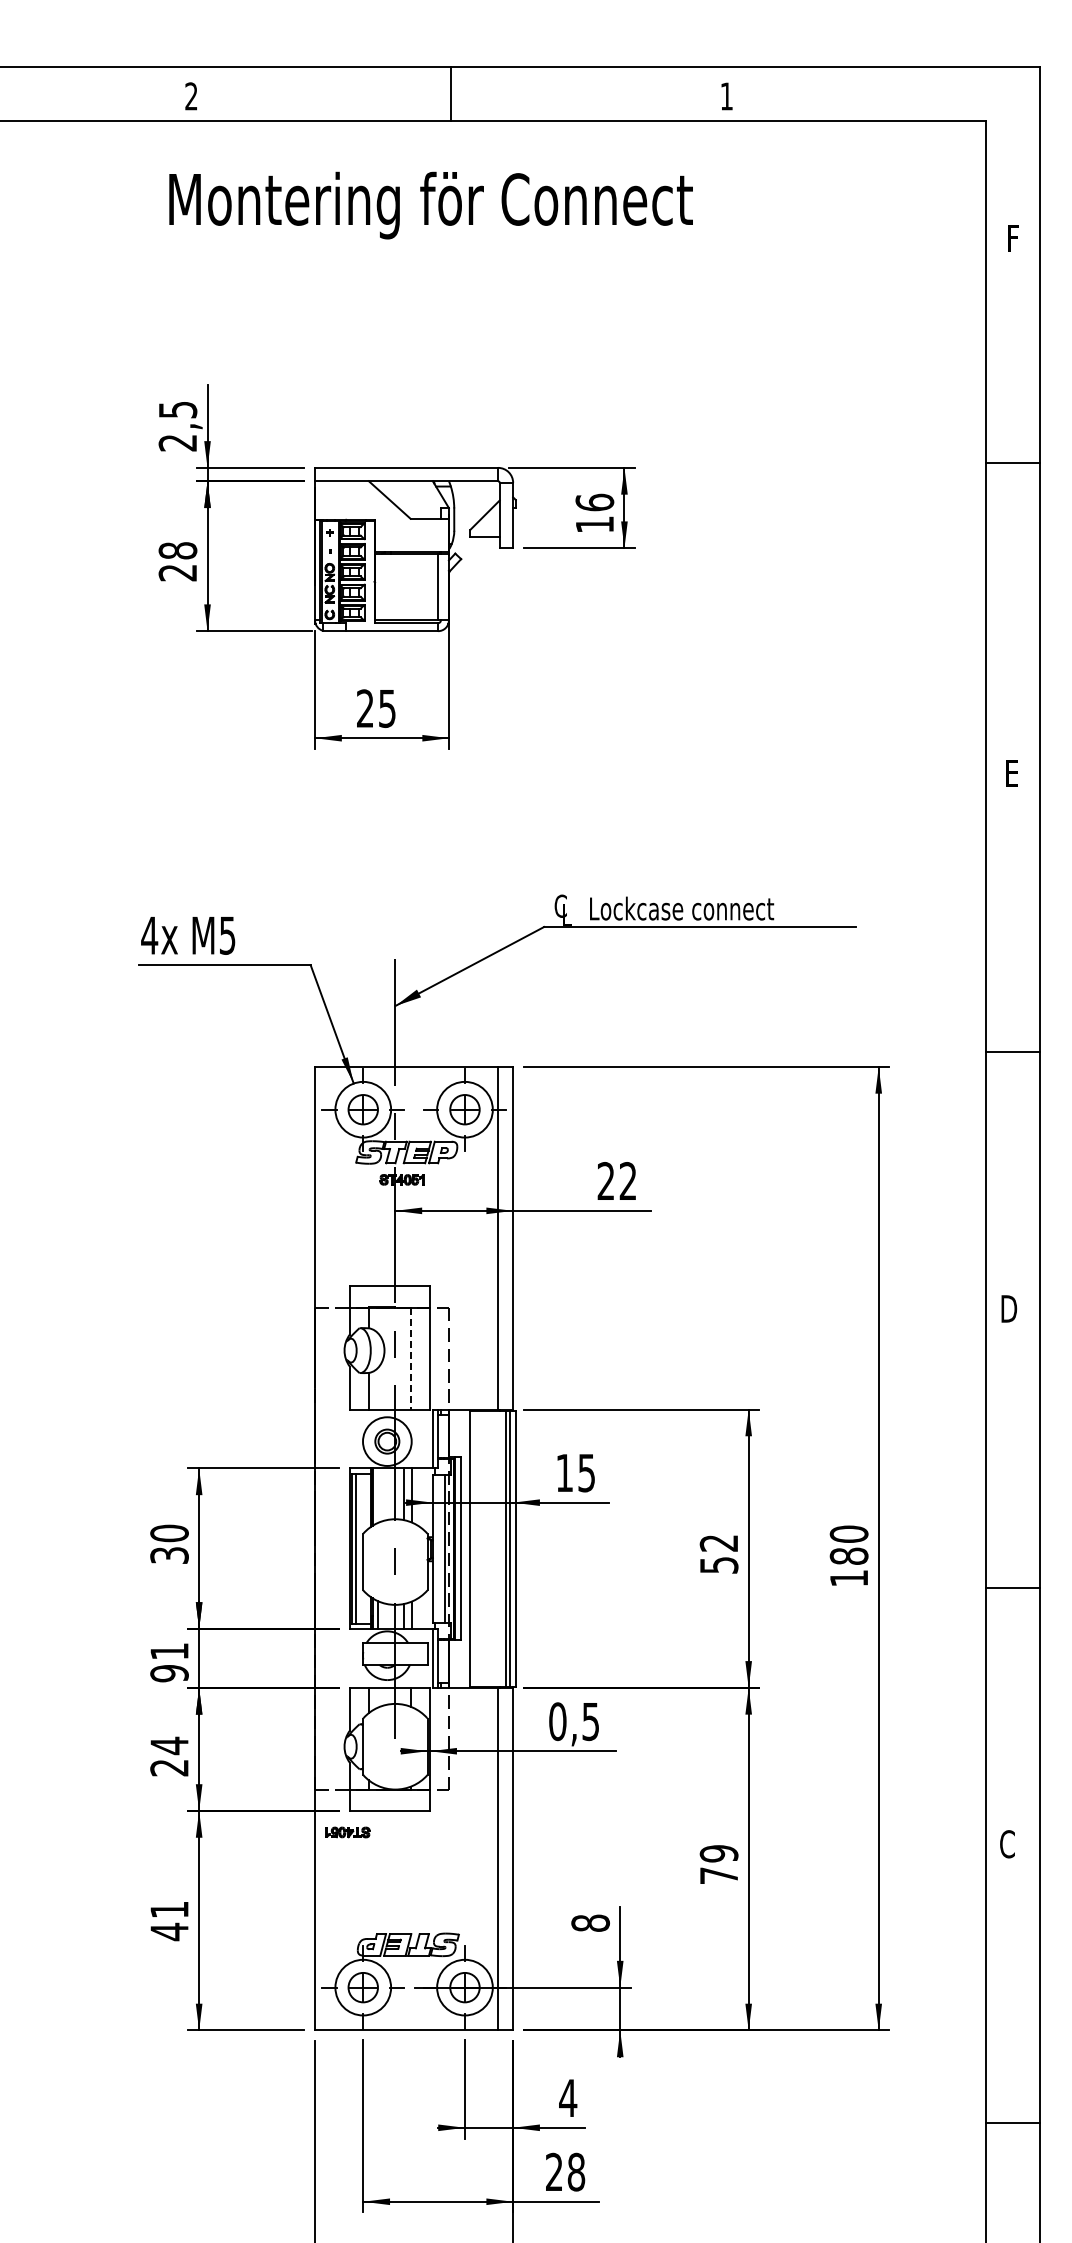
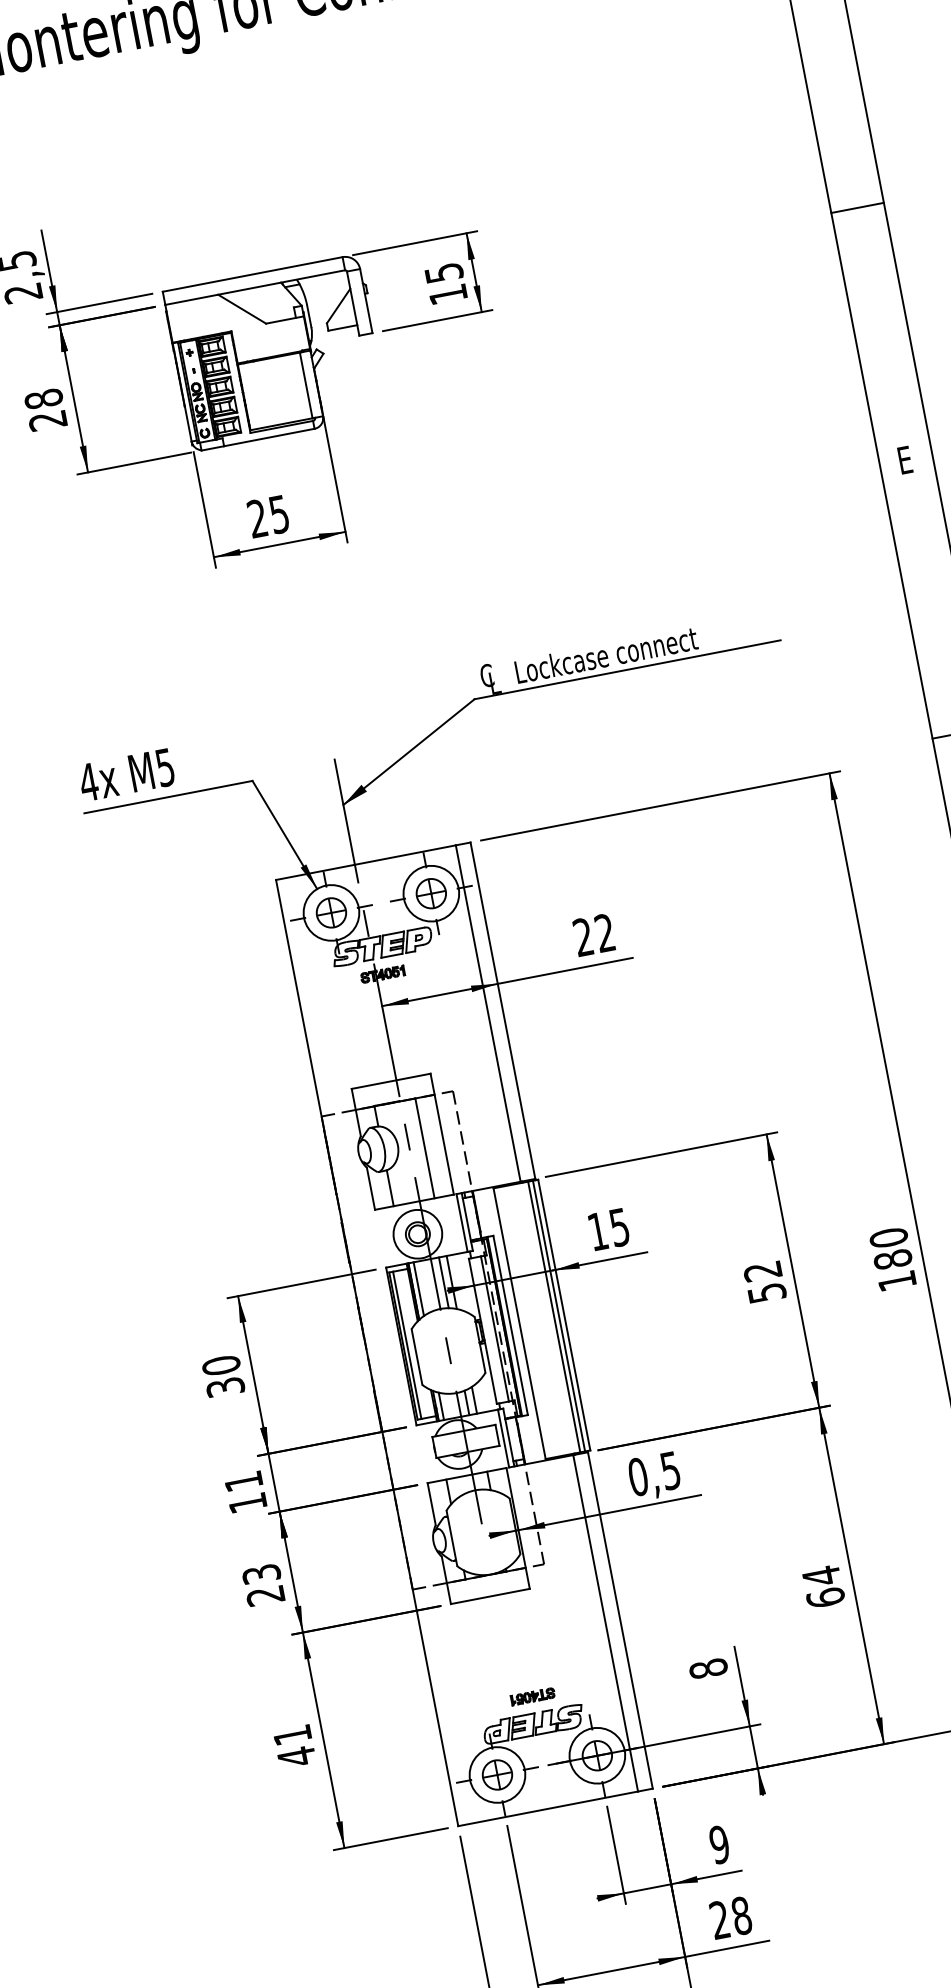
line: (1012, 462) -> (856, 207), moved
text: (594, 502) -> (443, 272), 16 -> 15
line: (410, 1358) -> (424, 1148), dashed -> solid
line: (377, 1495) -> (418, 1289), added
text: (169, 1673) -> (247, 1503), 91 -> 11
text: (169, 1745) -> (261, 1573), 24 -> 23
part: (347, 1832) -> (532, 1696), moved
text: (718, 1864) -> (823, 1586), 79 -> 64
text: (568, 2097) -> (719, 1844), 4 -> 9

